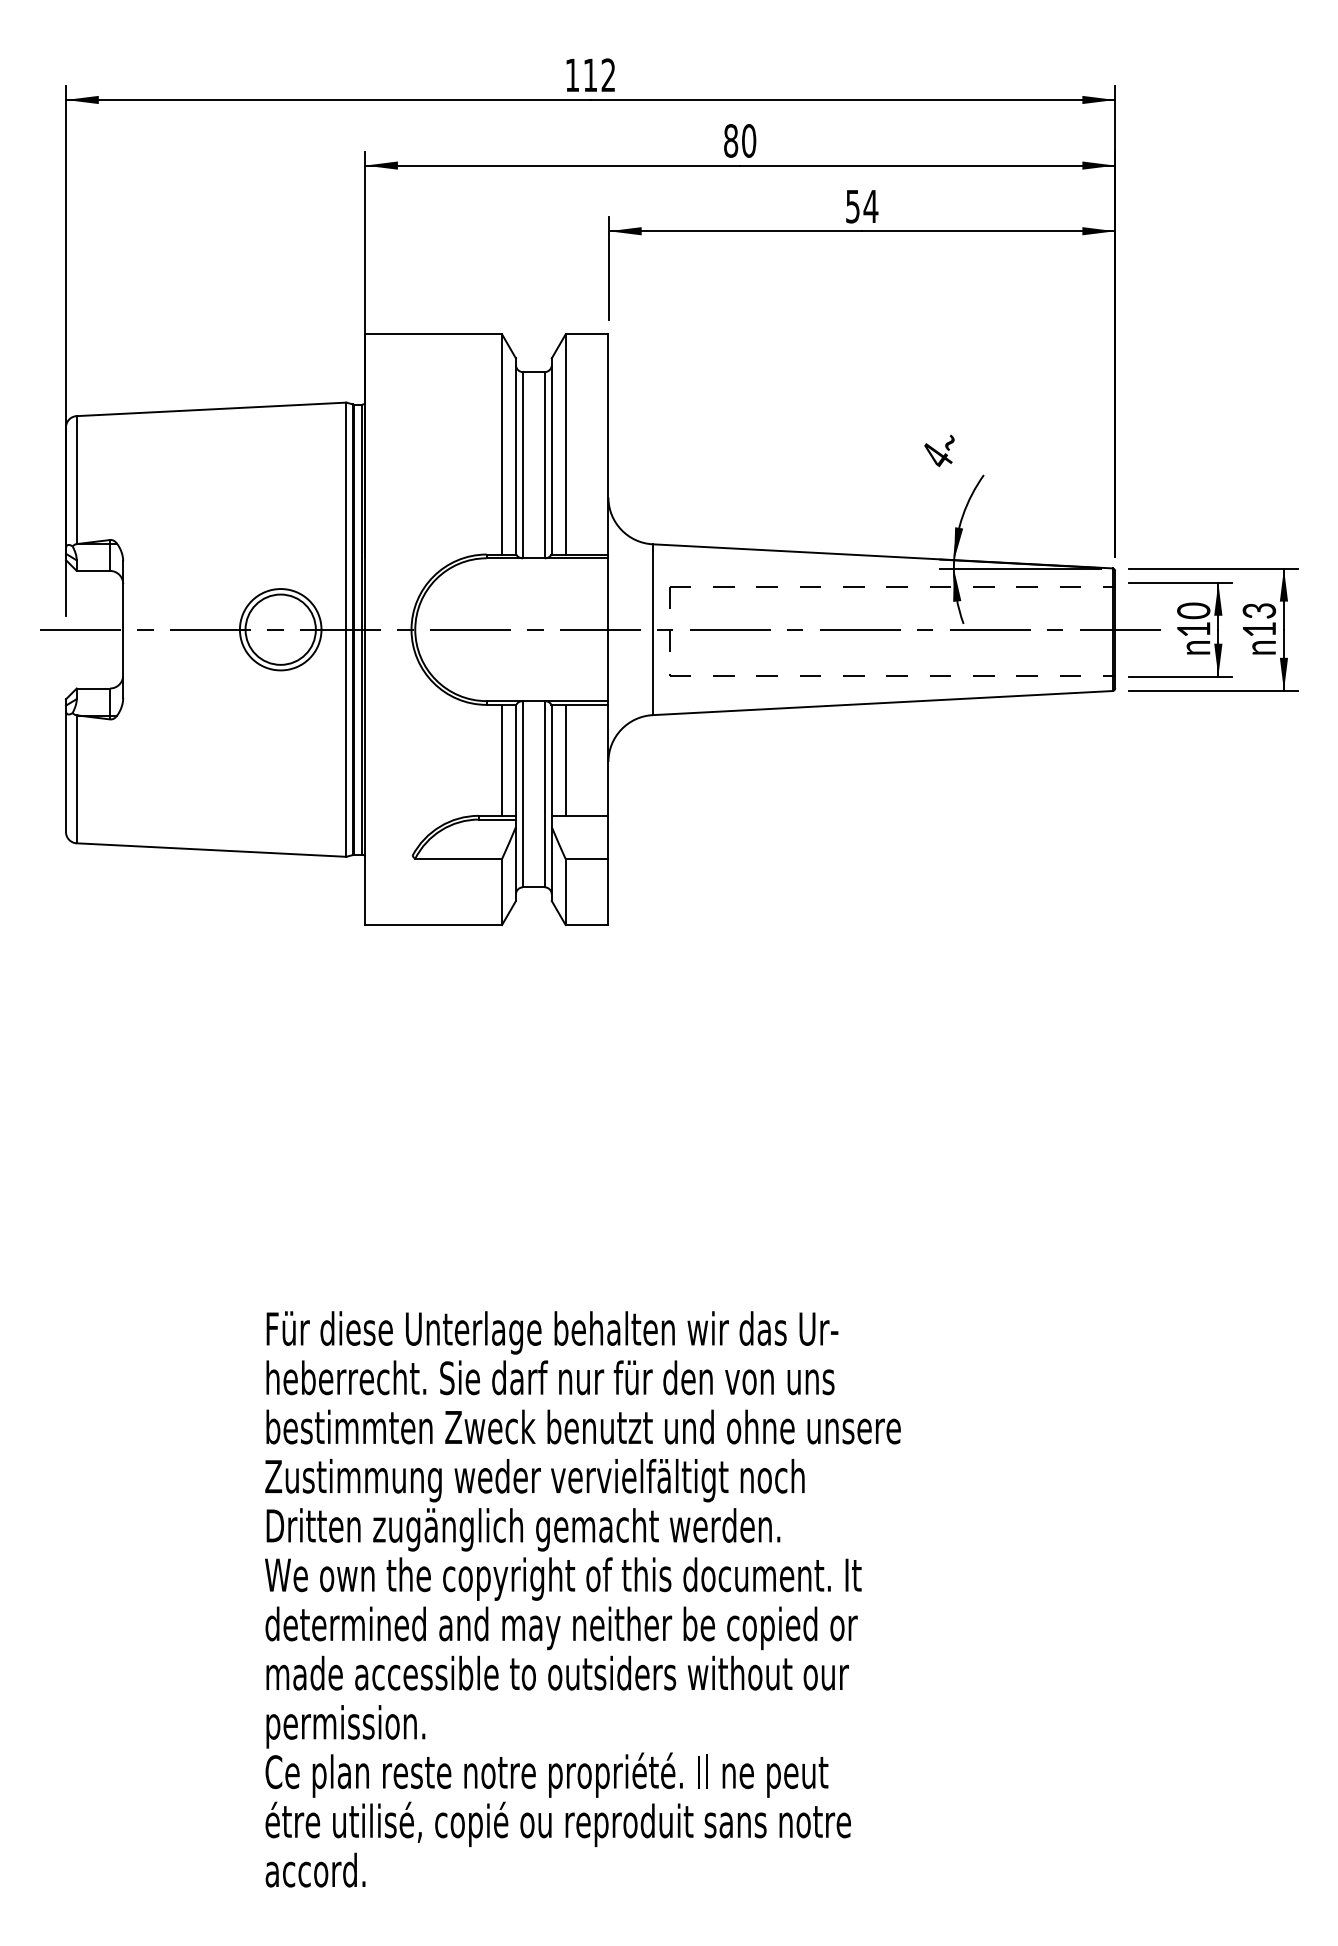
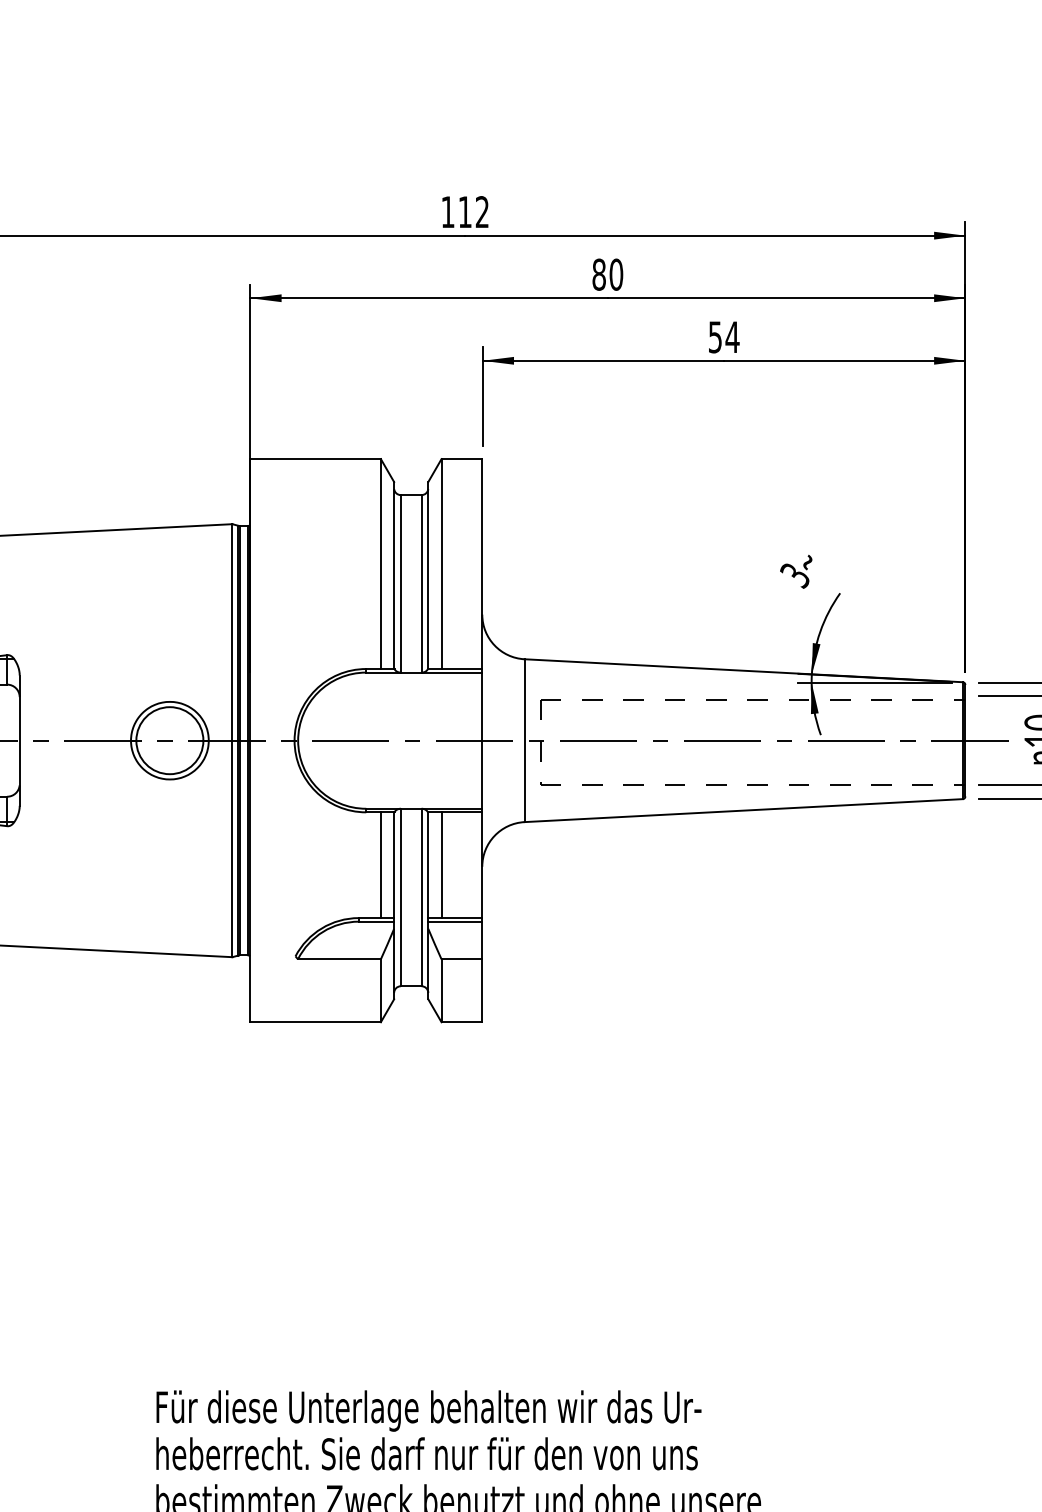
text: (936, 456) -> (795, 575), 4 -> 3
line: (579, 819) -> (454, 921), added

